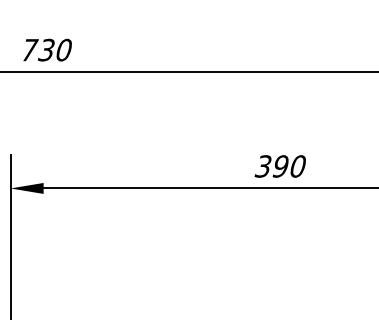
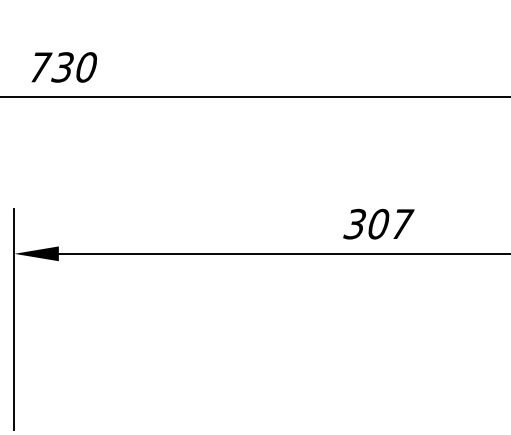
text: (289, 165) -> (390, 223), 390 -> 307

